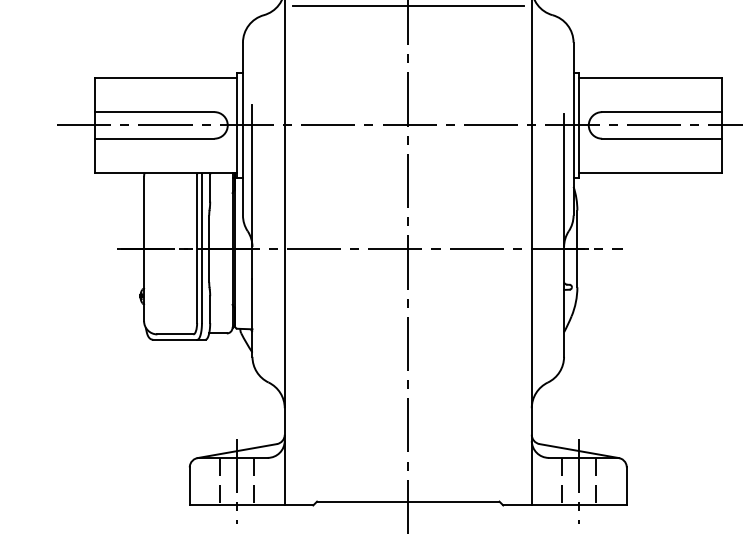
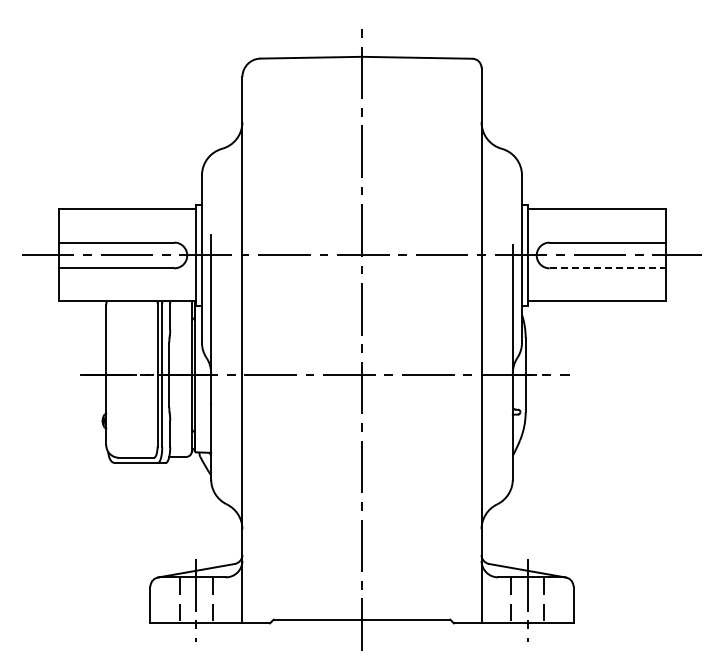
line: (407, 5) -> (361, 139), removed
line: (661, 138) -> (607, 268), solid -> dashed

